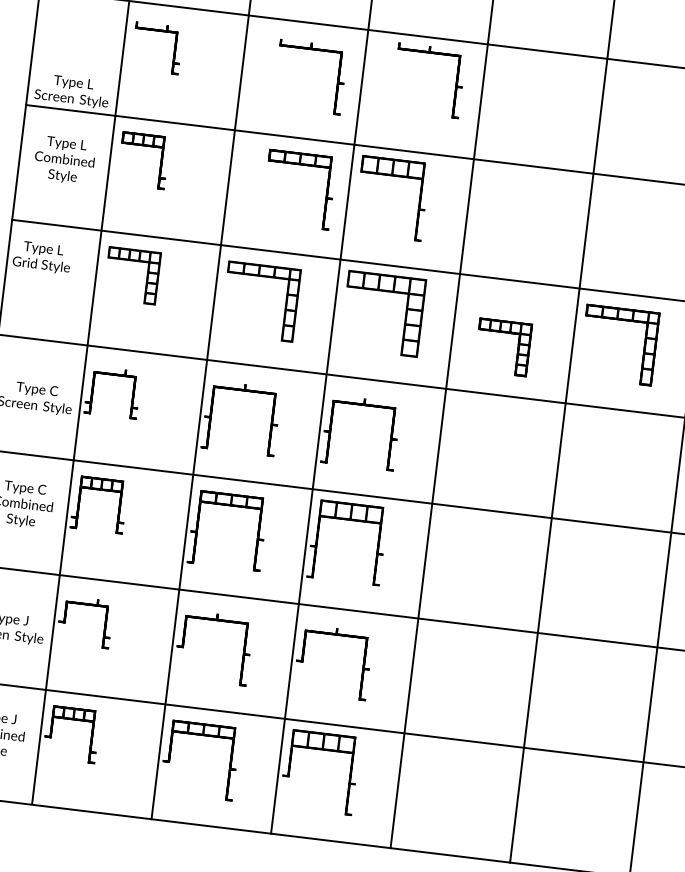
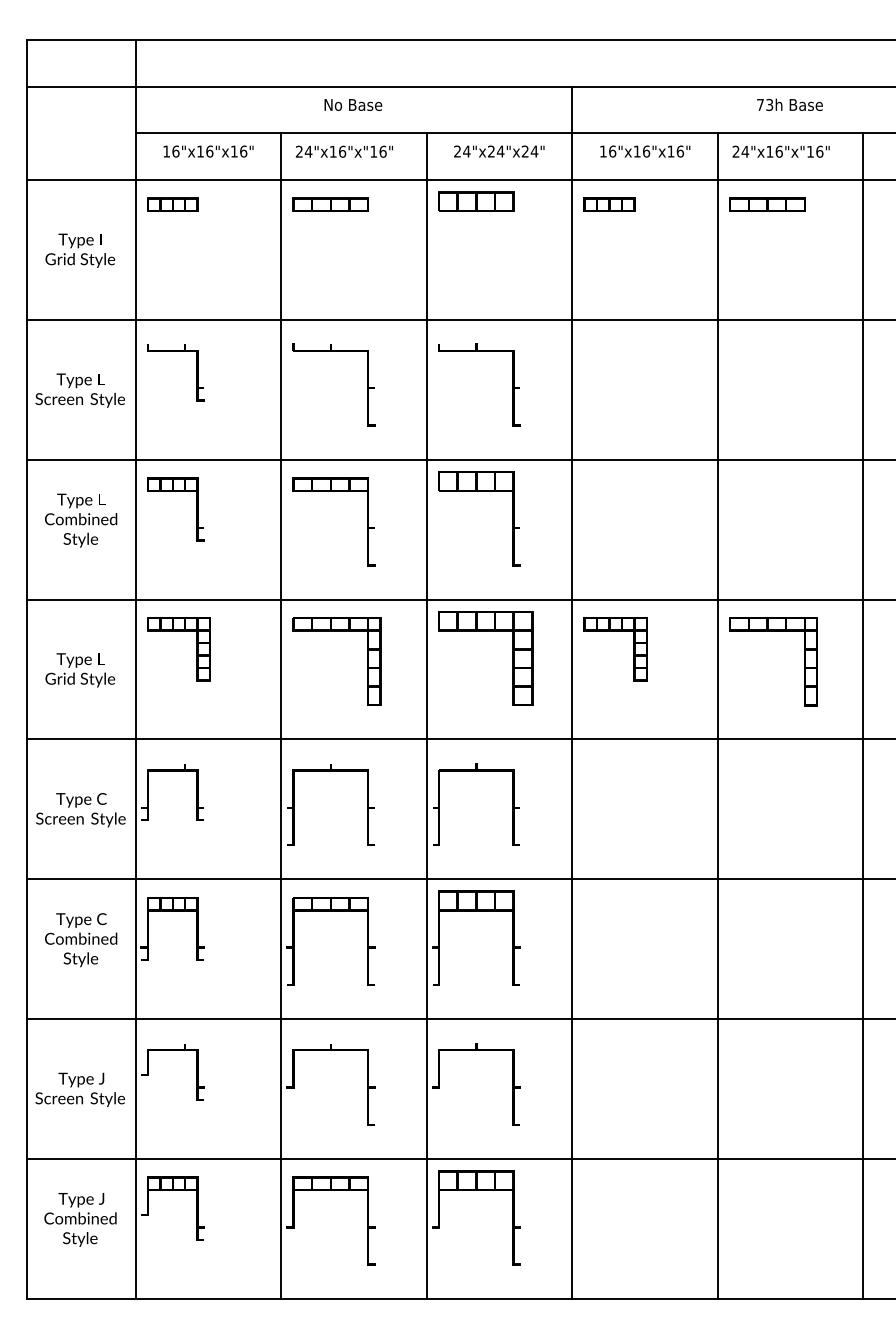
part: (313, 49) -> (333, 351), moved
part: (432, 53) -> (479, 351), moved
text: (71, 91) -> (79, 390), moved
part: (301, 164) -> (333, 491), moved
text: (42, 257) -> (80, 670), moved
part: (504, 332) -> (615, 631), moved

